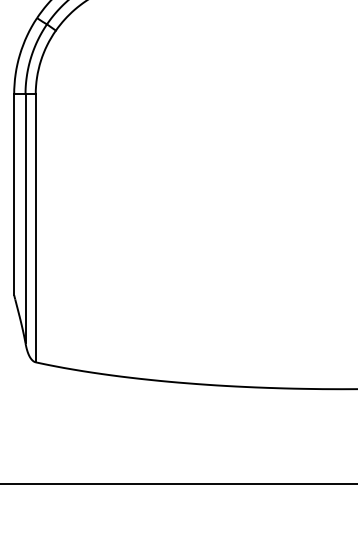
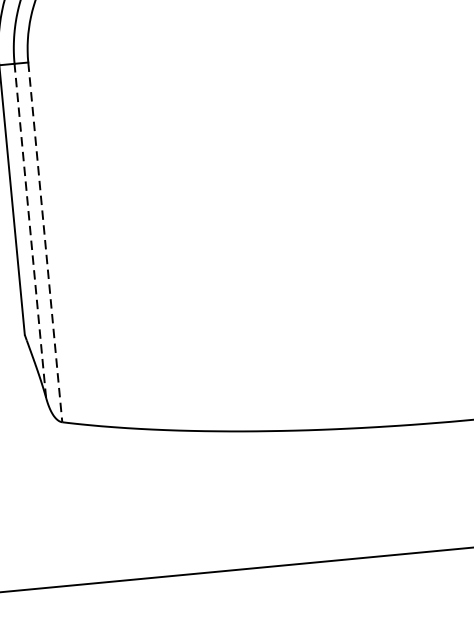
line: (25, 218) -> (30, 230), solid -> dashed
line: (35, 228) -> (44, 242), solid -> dashed

